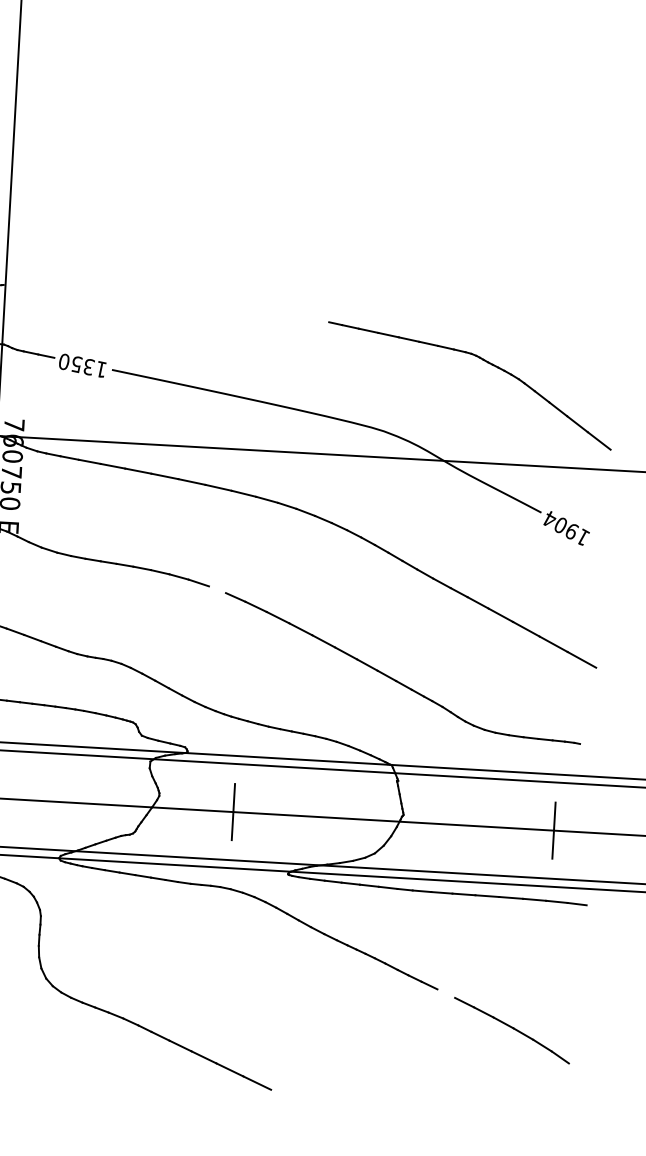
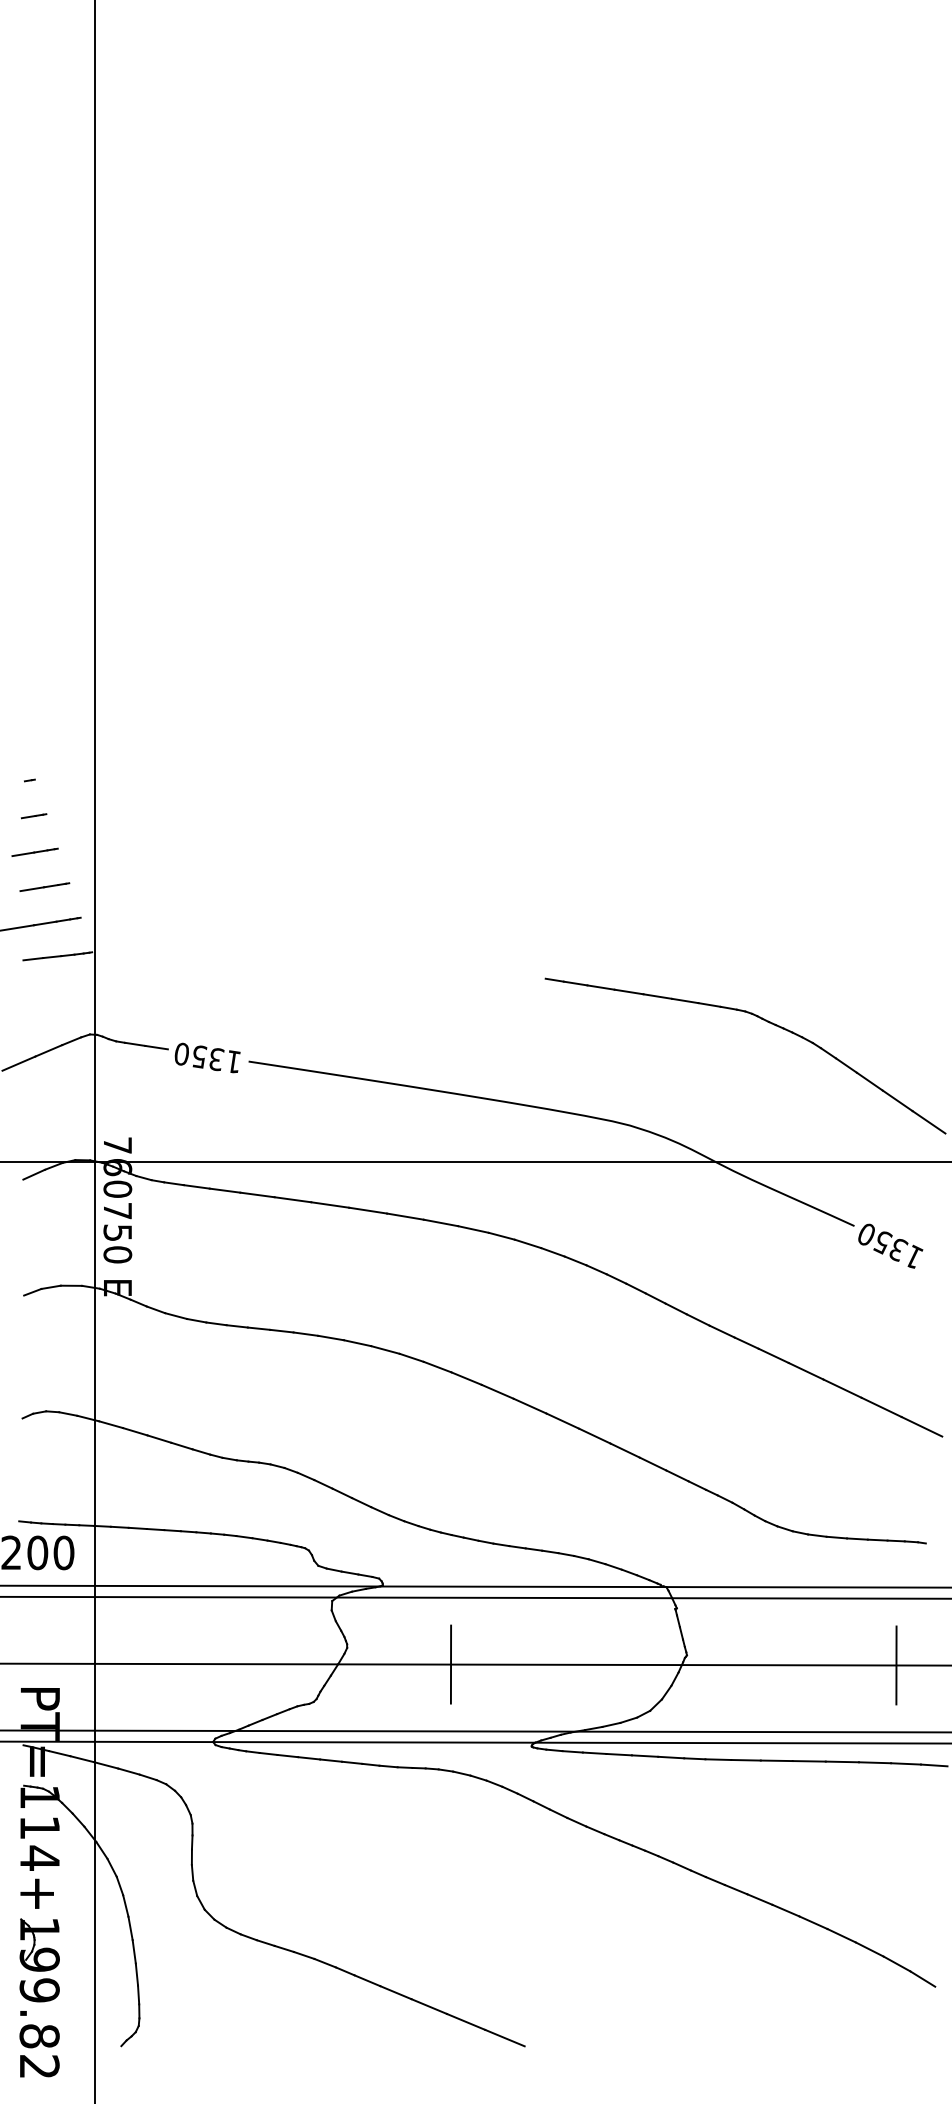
text: (561, 525) -> (883, 1242), 1904 -> 1350
line: (217, 589) -> (411, 1357), added
line: (445, 993) -> (759, 1899), added

